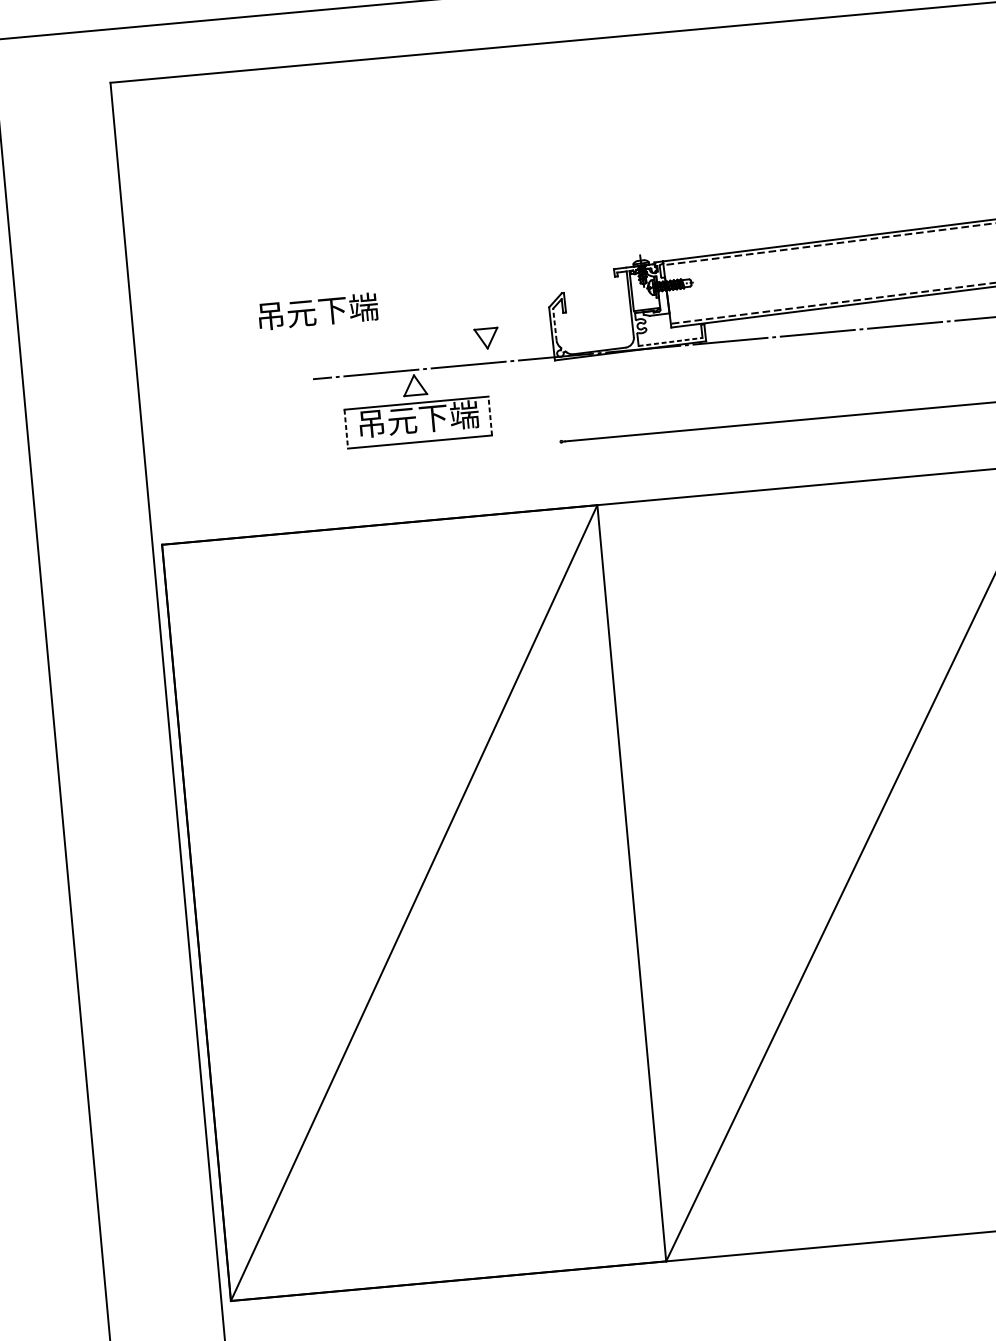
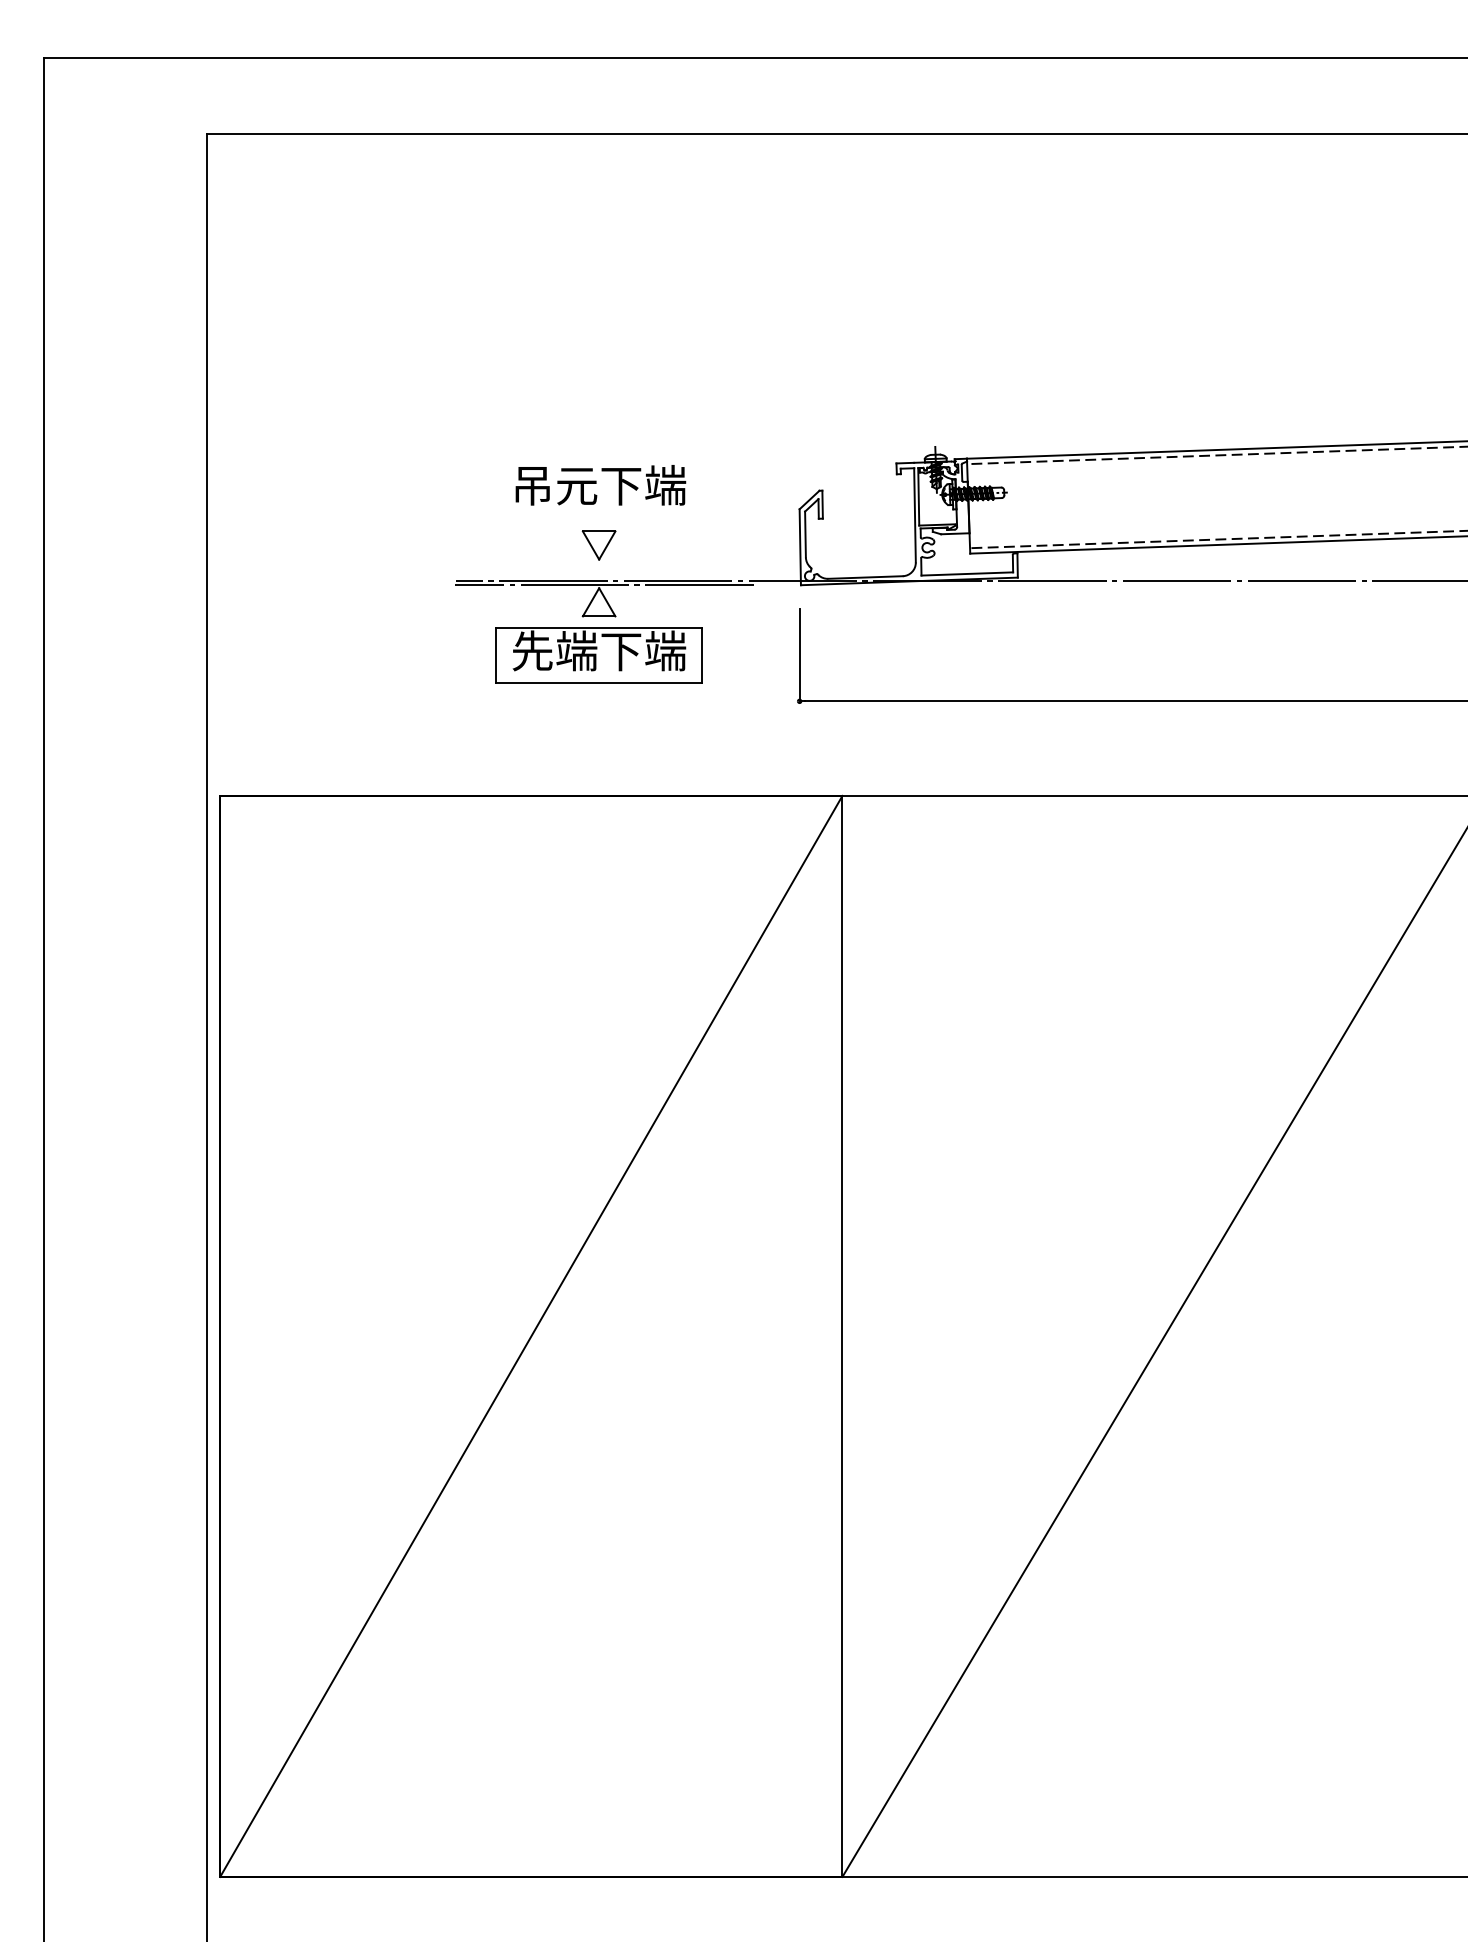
text: (318, 311) -> (600, 485), moved
line: (554, 324) -> (805, 534), dashed -> solid
part: (486, 338) -> (598, 545), moved
line: (670, 341) -> (967, 573), dashed -> solid
line: (417, 373) -> (604, 585), added
line: (558, 409) -> (799, 654), added
line: (490, 415) -> (702, 655), dashed -> solid
text: (386, 421) -> (554, 650), 吊元下端 -> 先端下端
line: (346, 428) -> (496, 655), dashed -> solid

